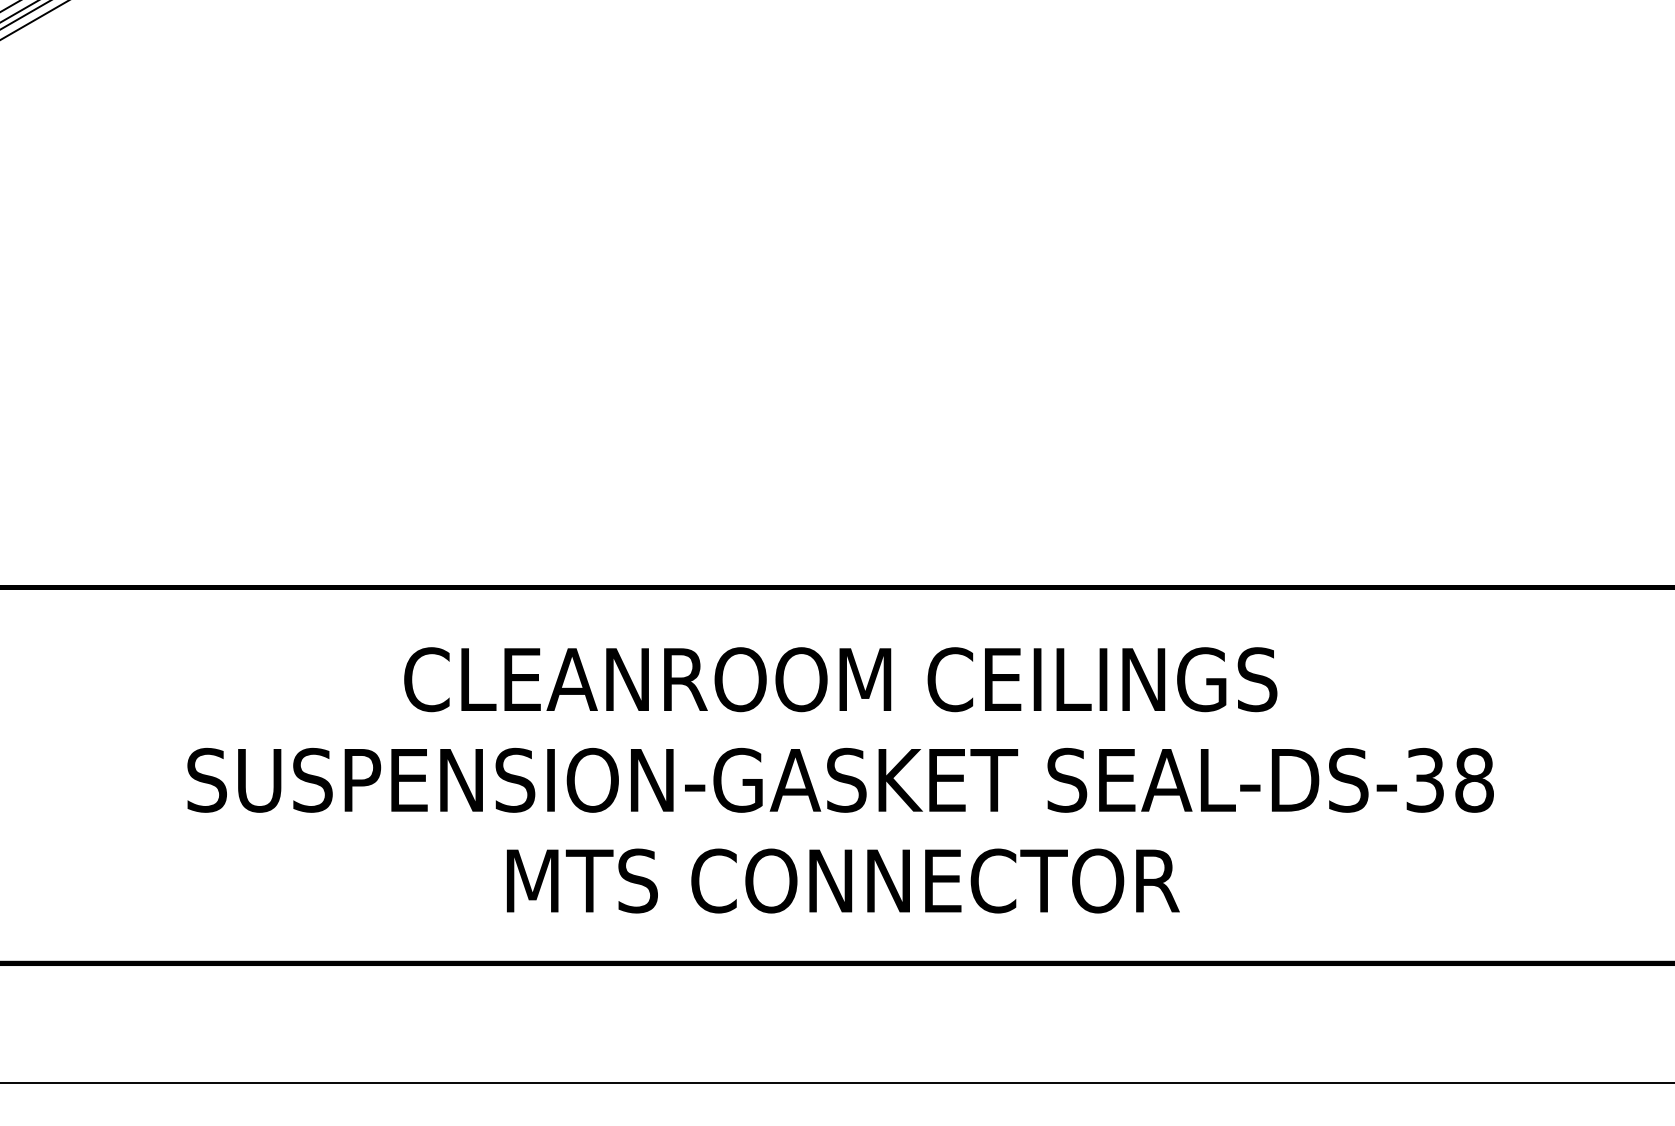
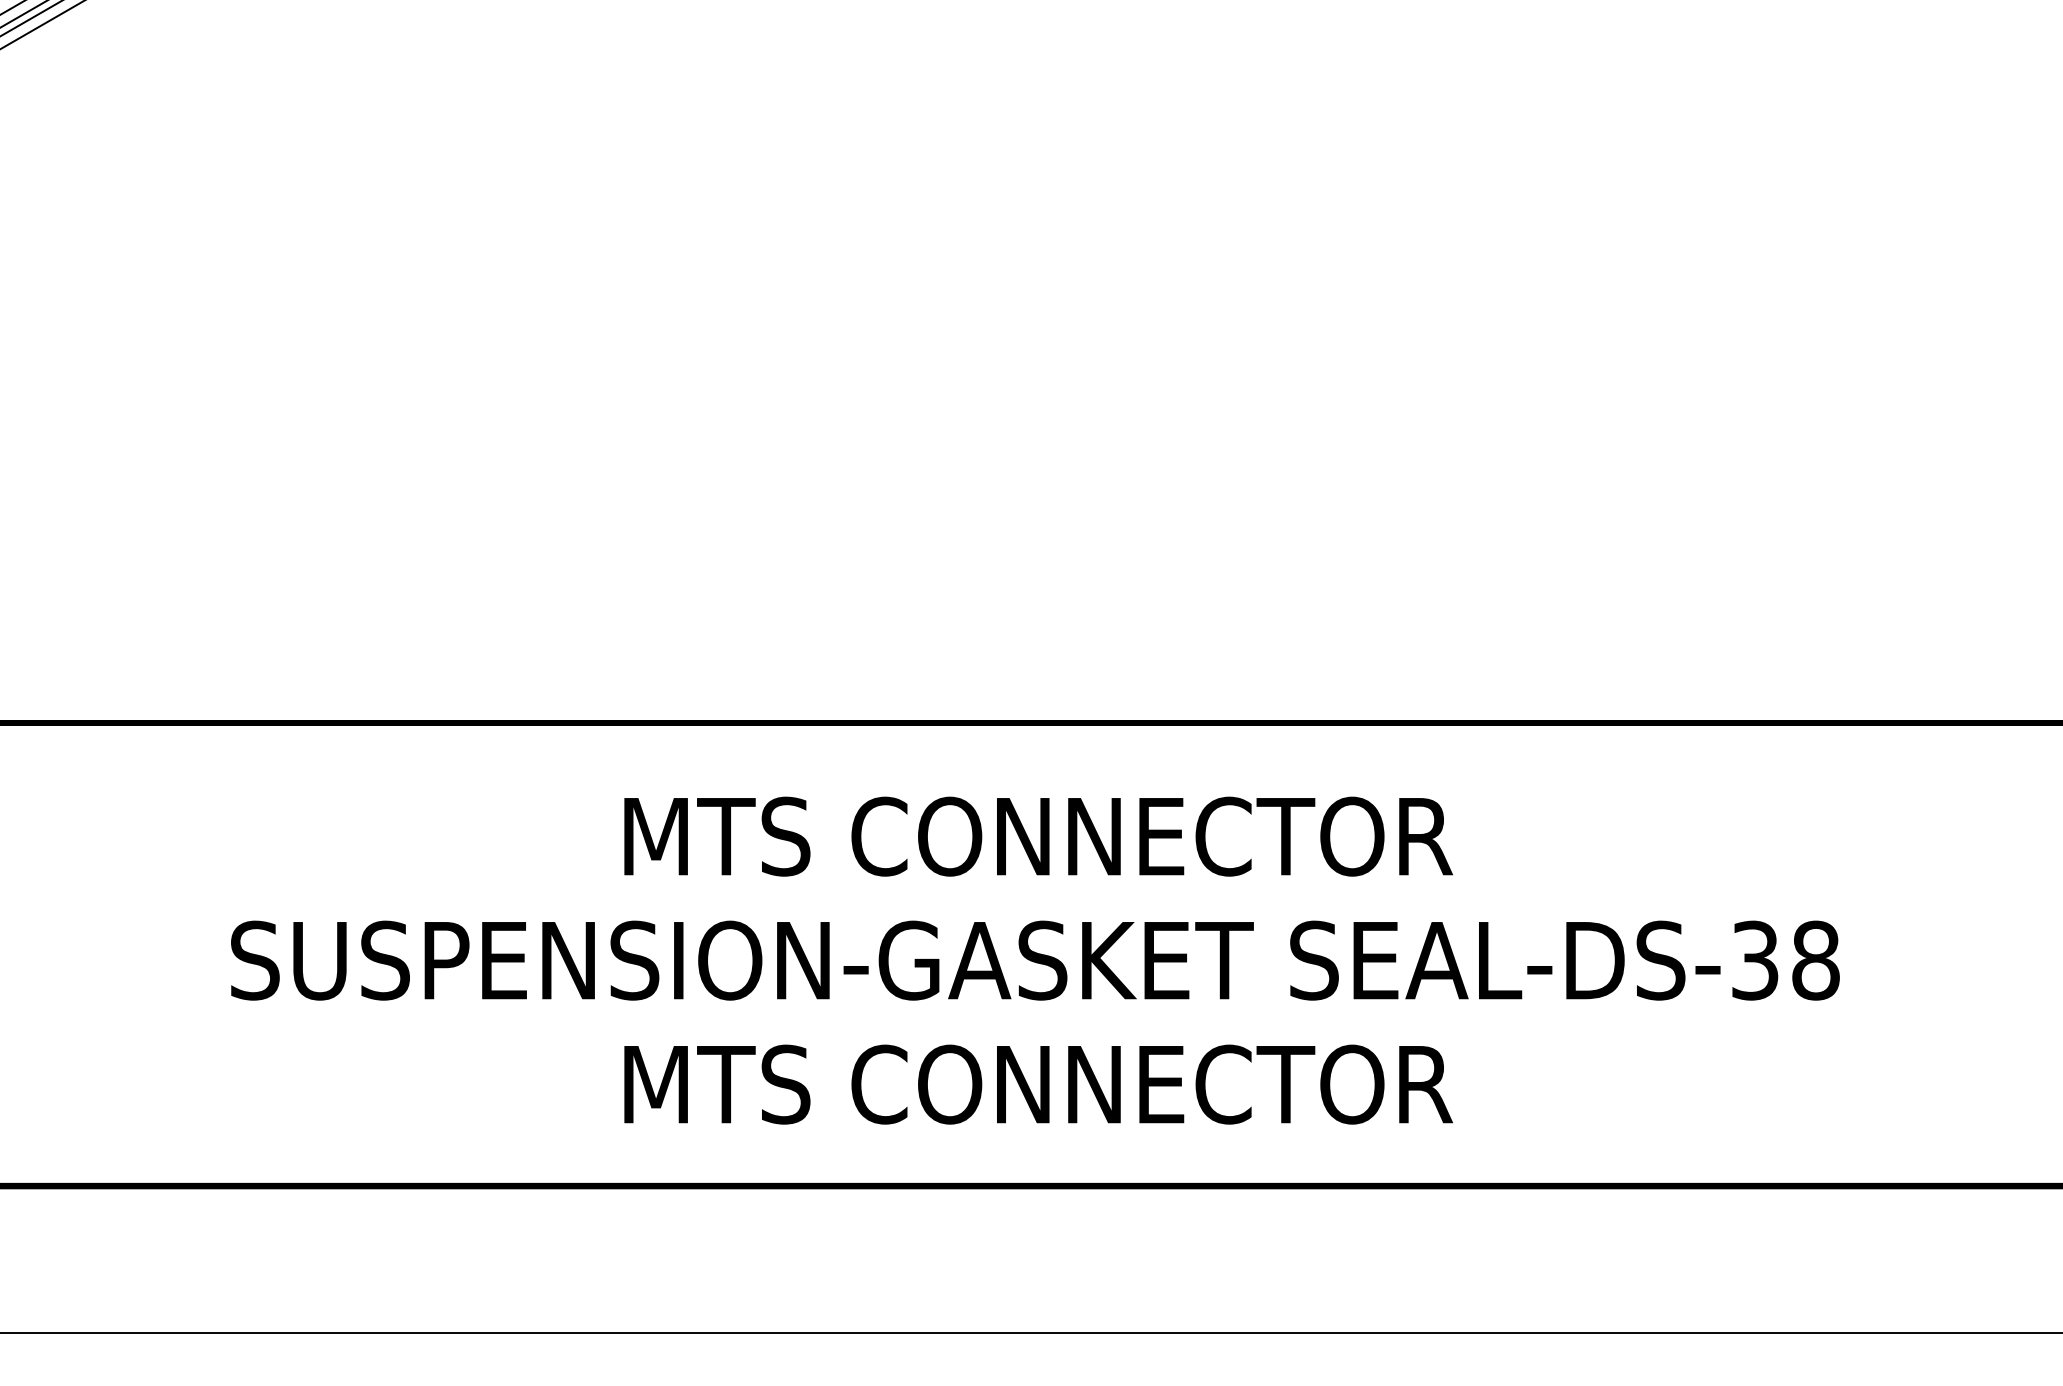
text: (840, 679) -> (1035, 836), CLEANROOM CEILINGS -> MTS CONNECTOR

